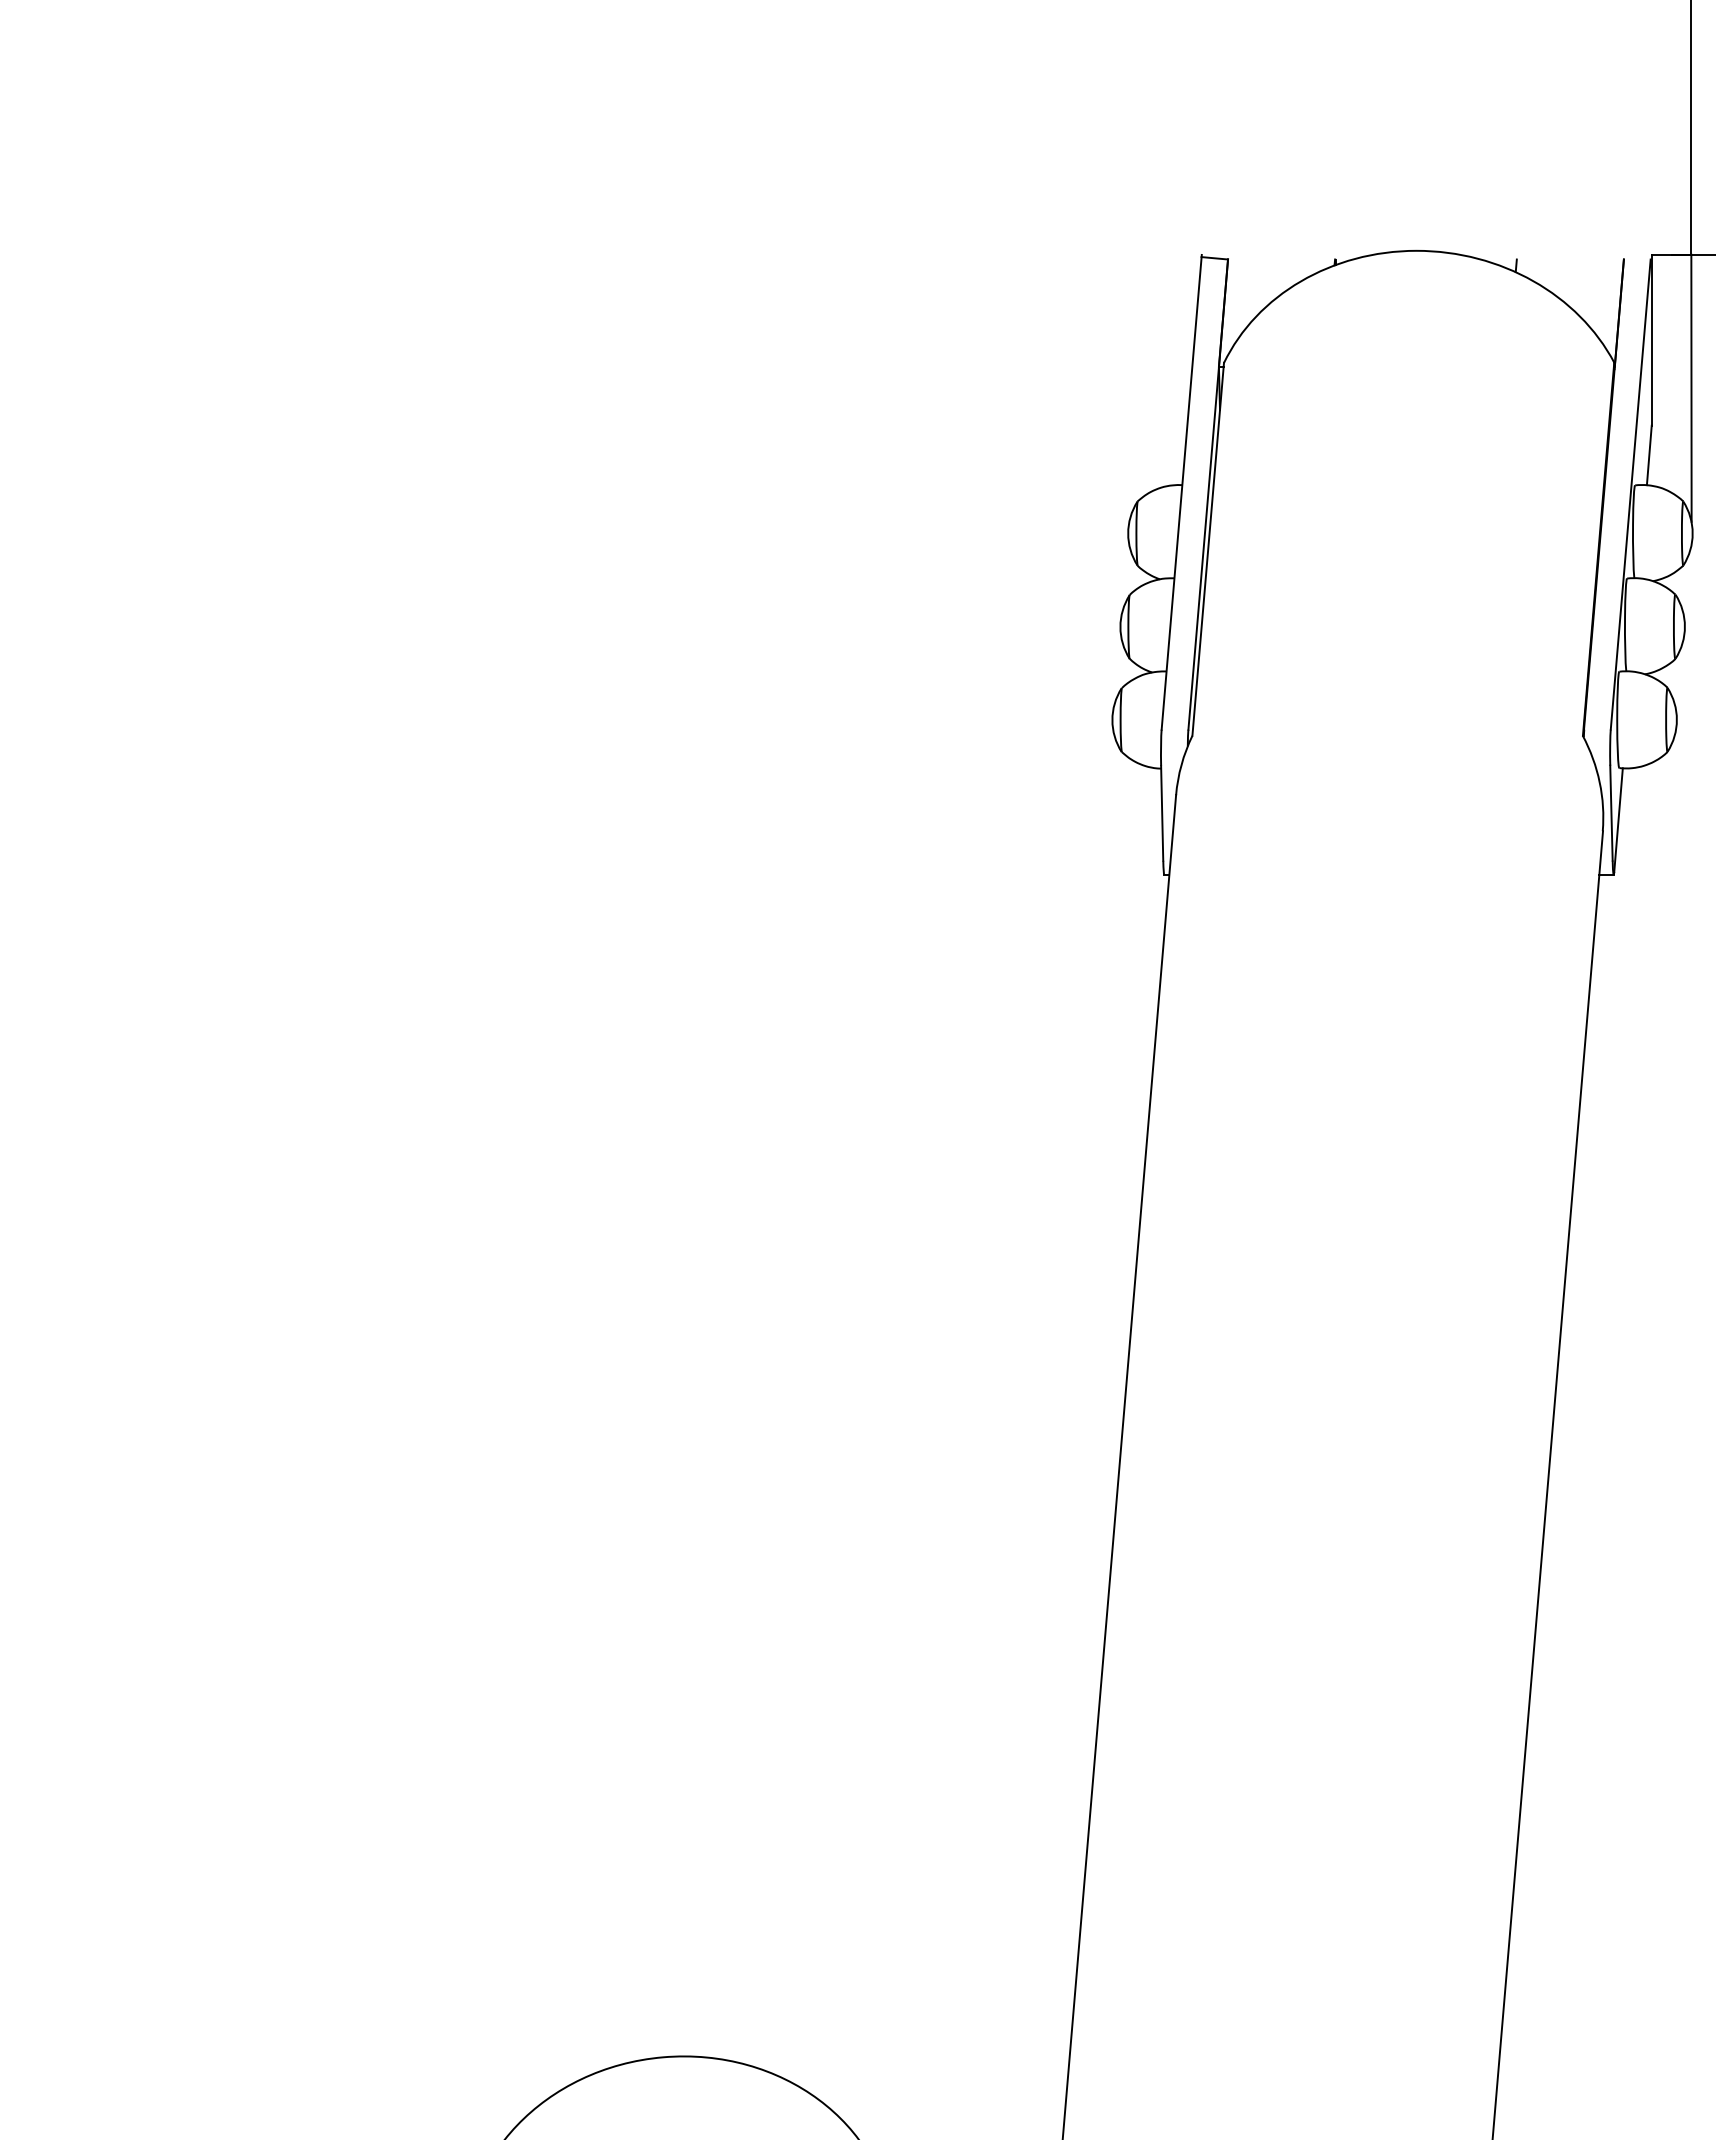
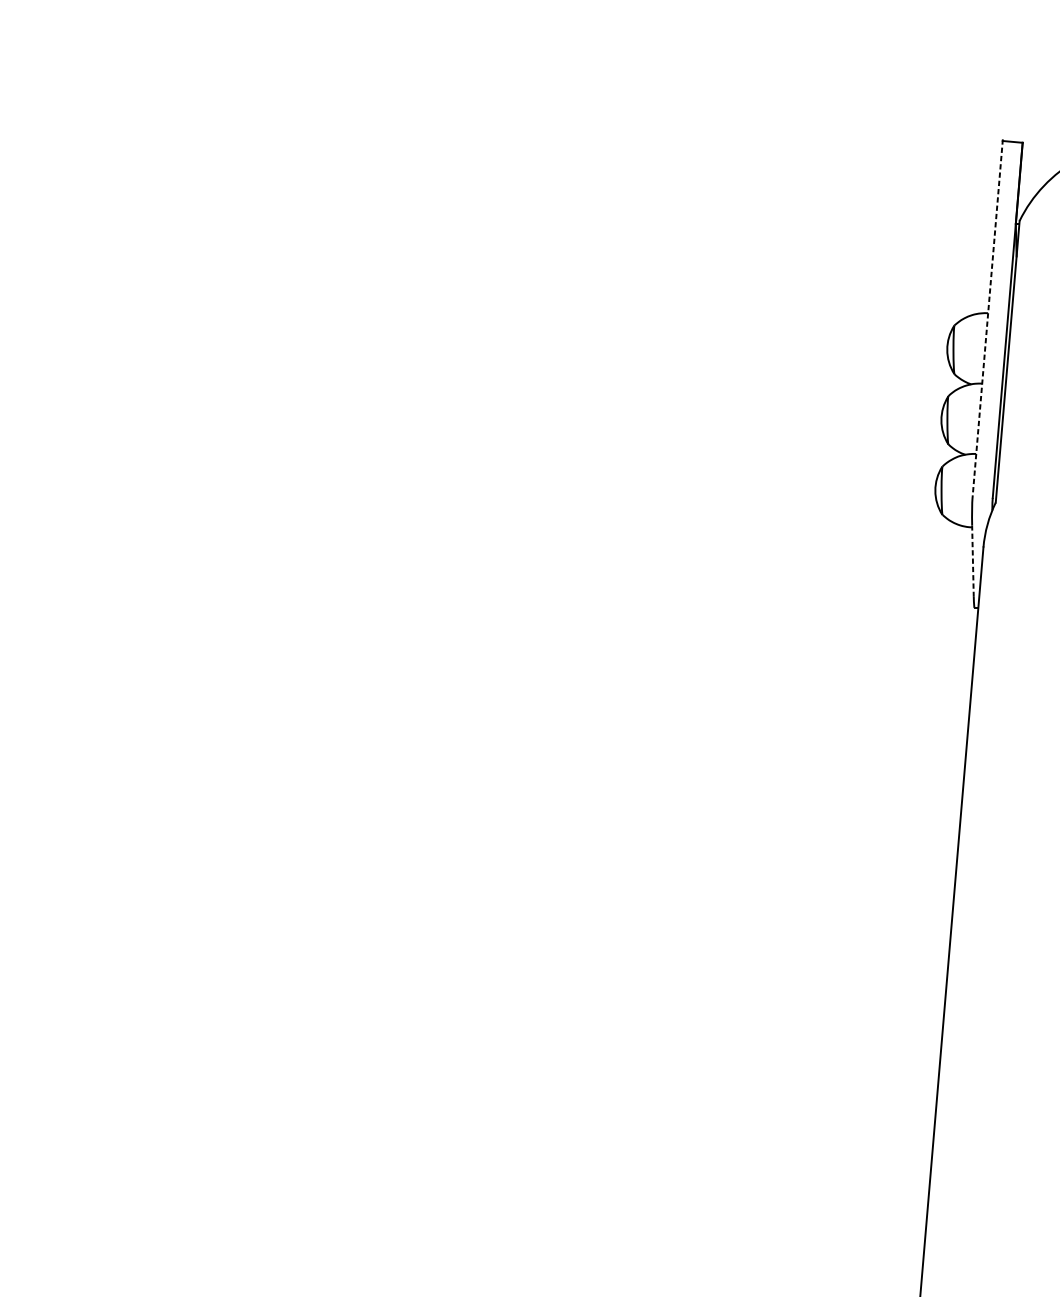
line: (1181, 492) -> (987, 318), solid -> dashed
line: (1162, 813) -> (973, 561), solid -> dashed

